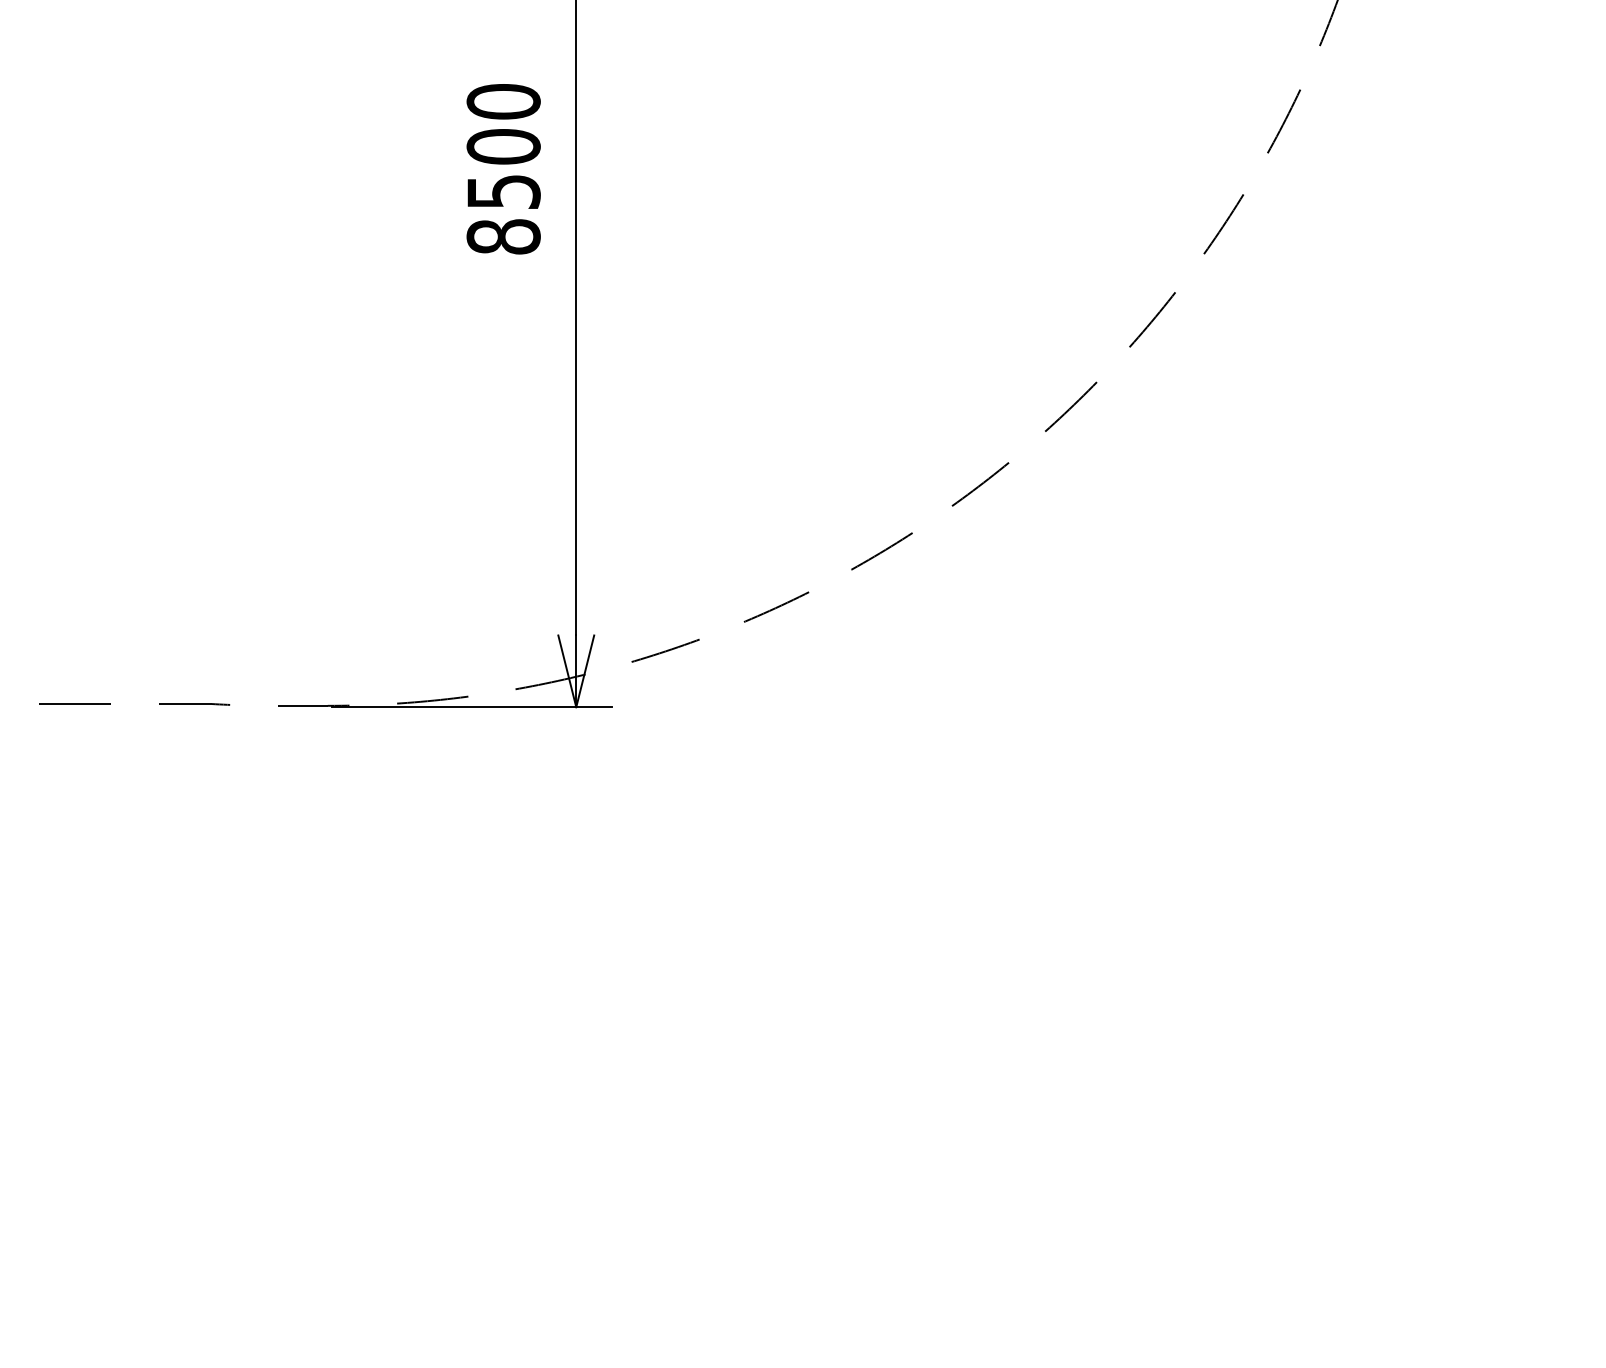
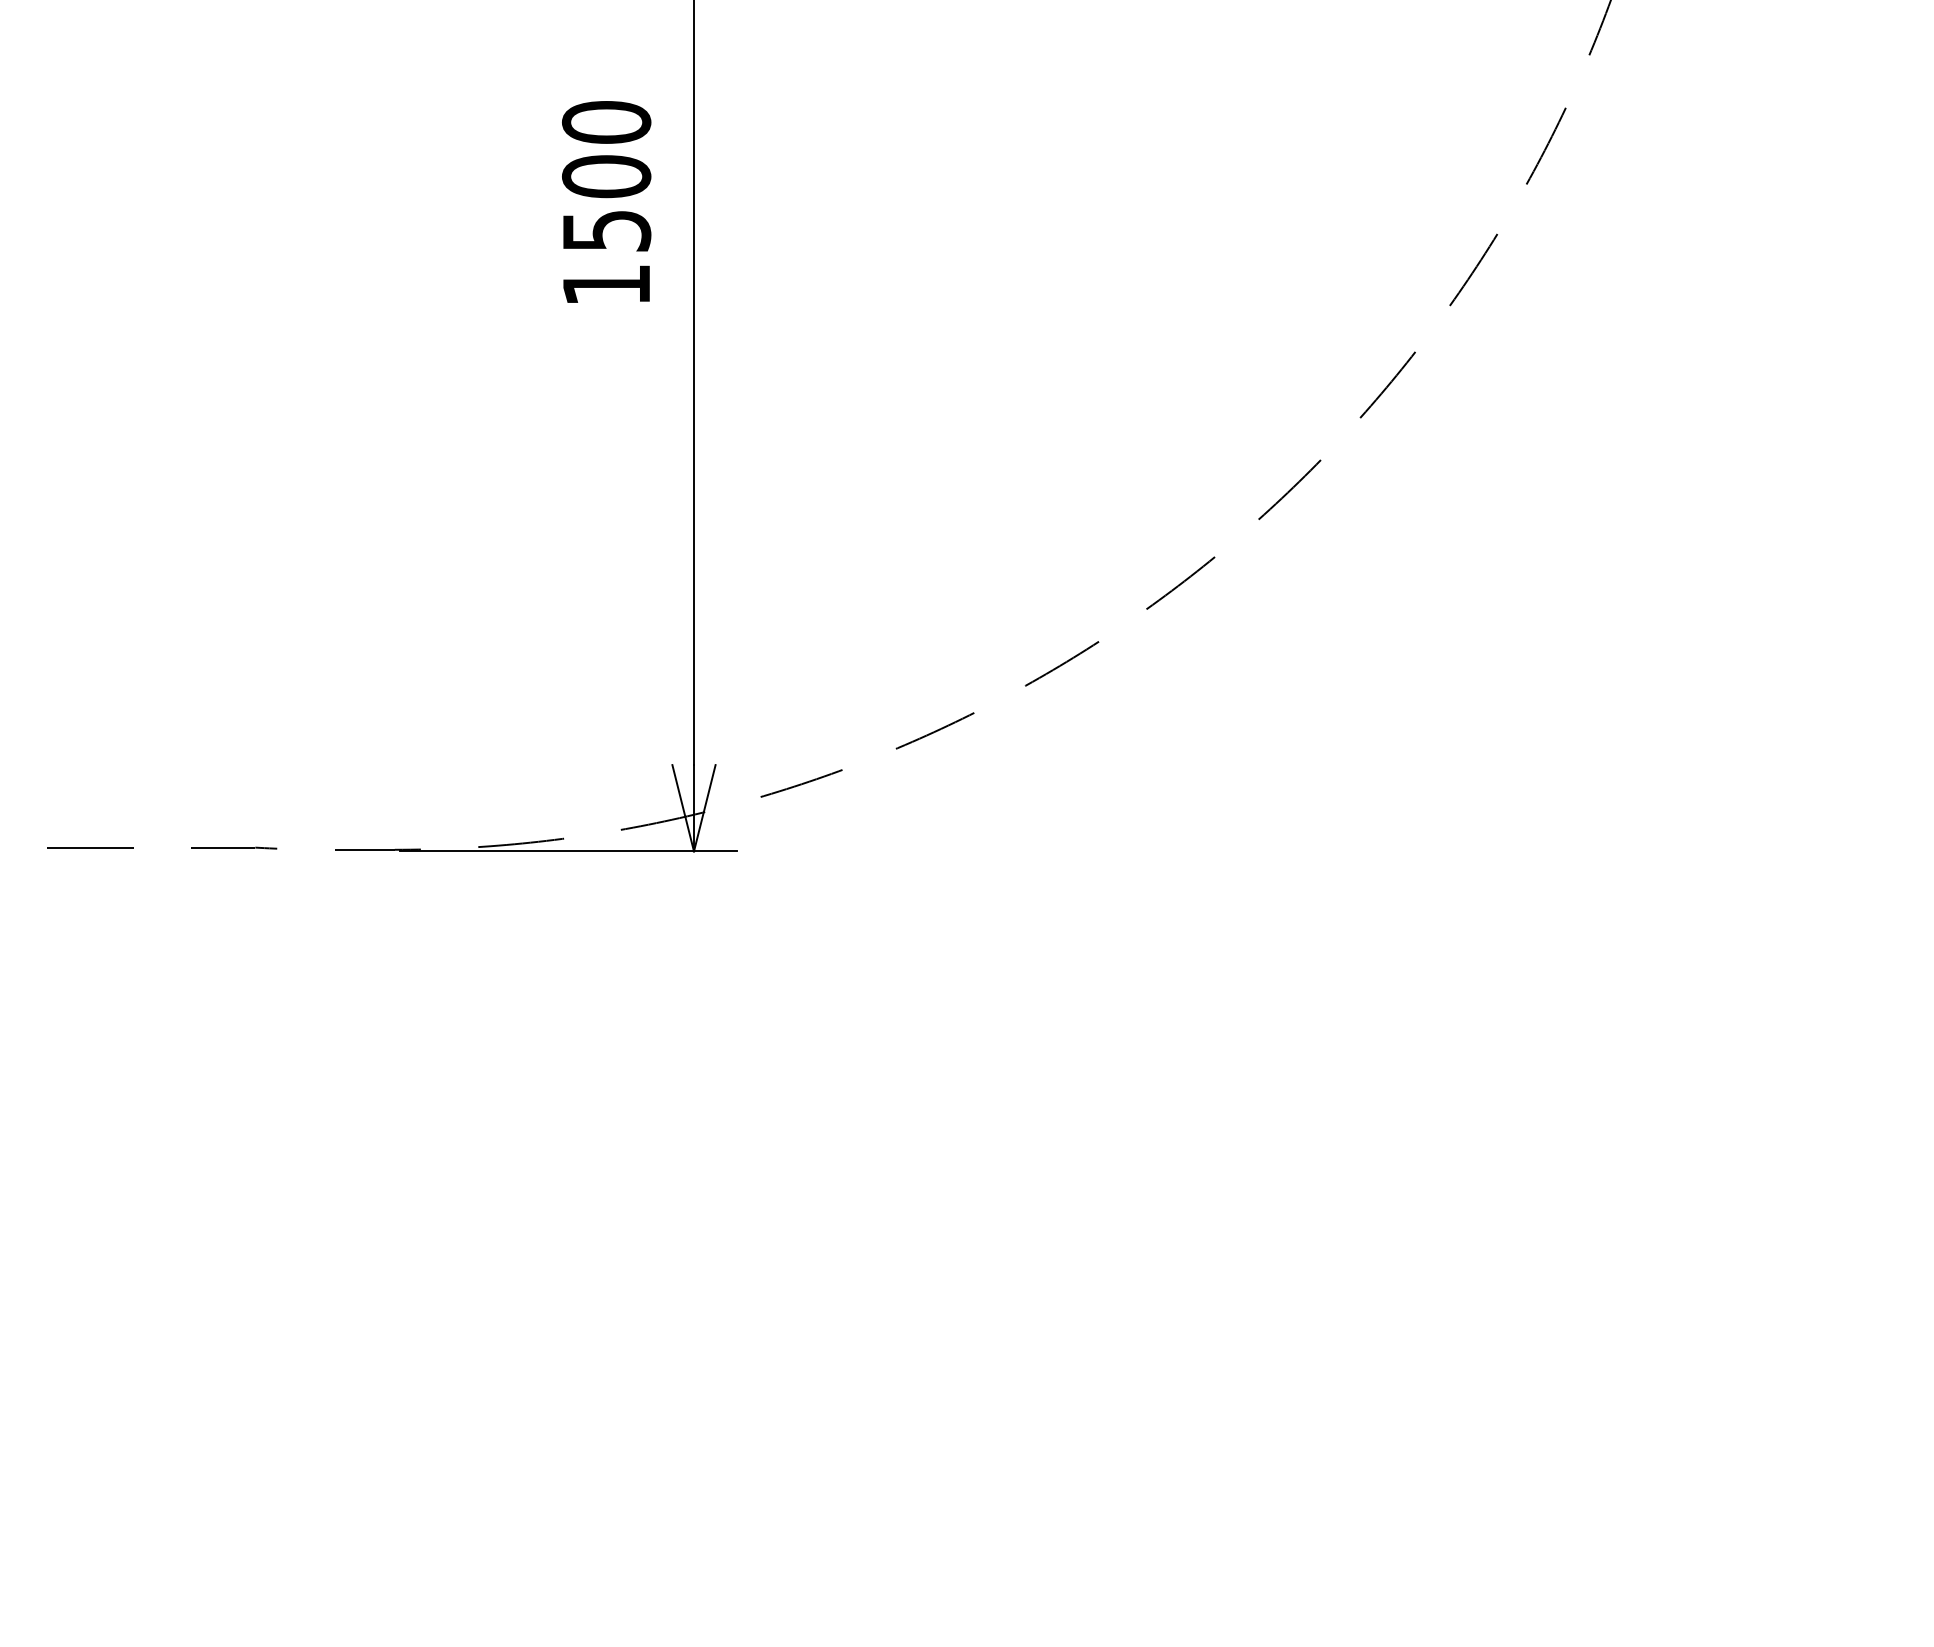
text: (503, 236) -> (606, 284), 8500 -> 1500

